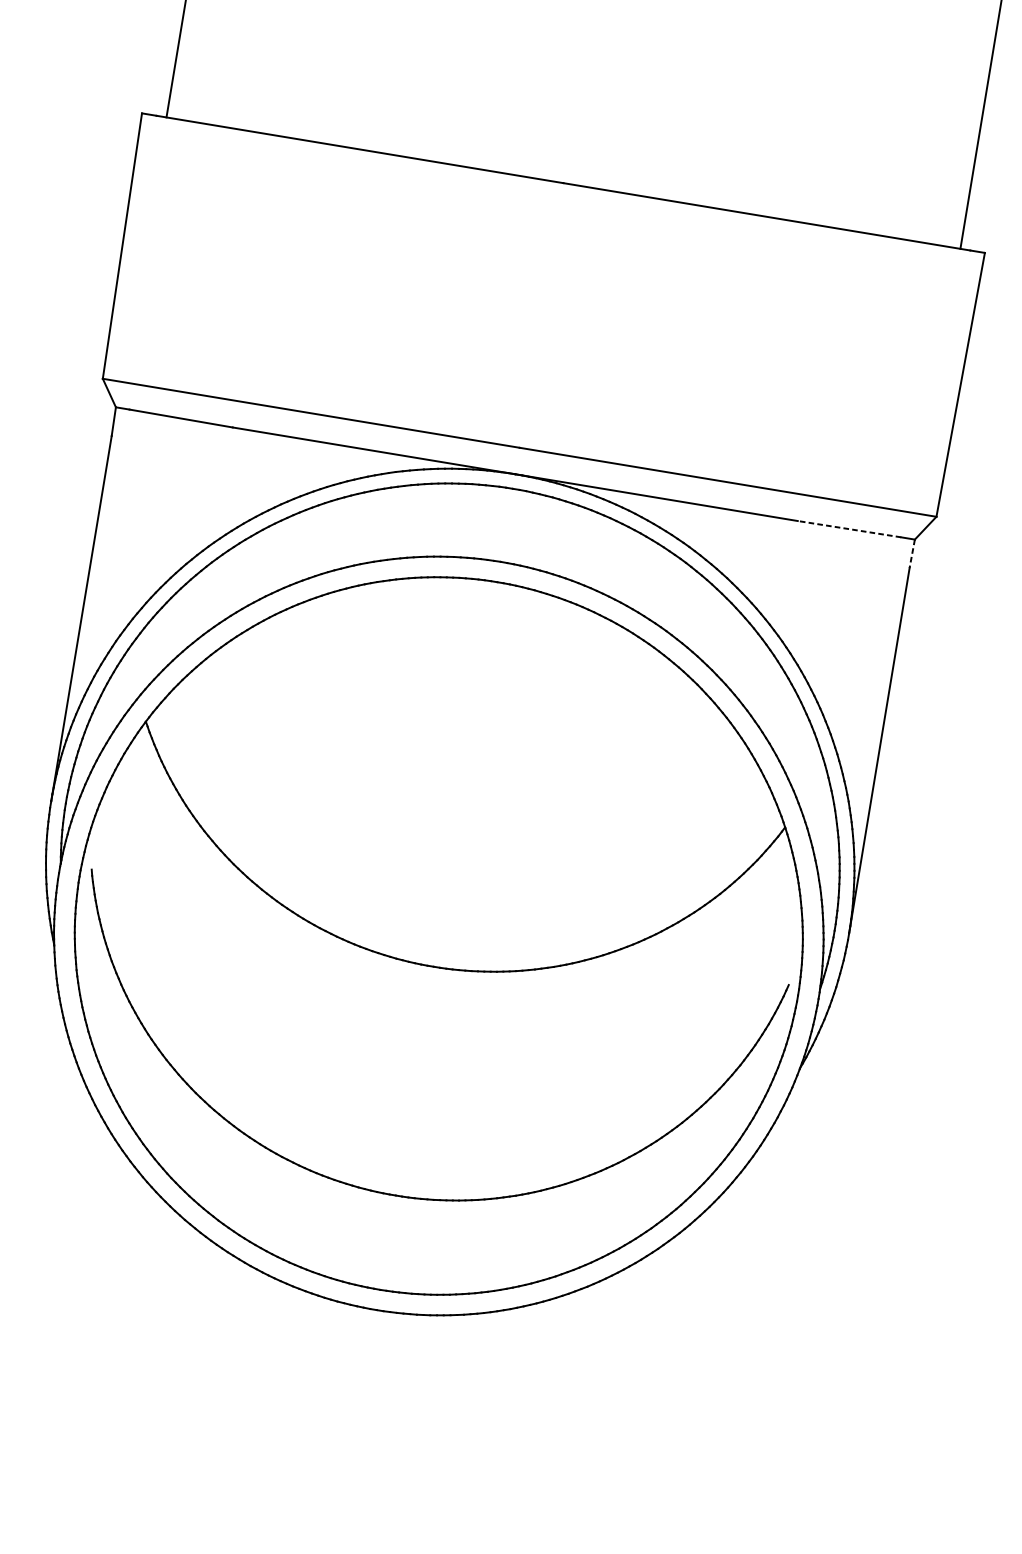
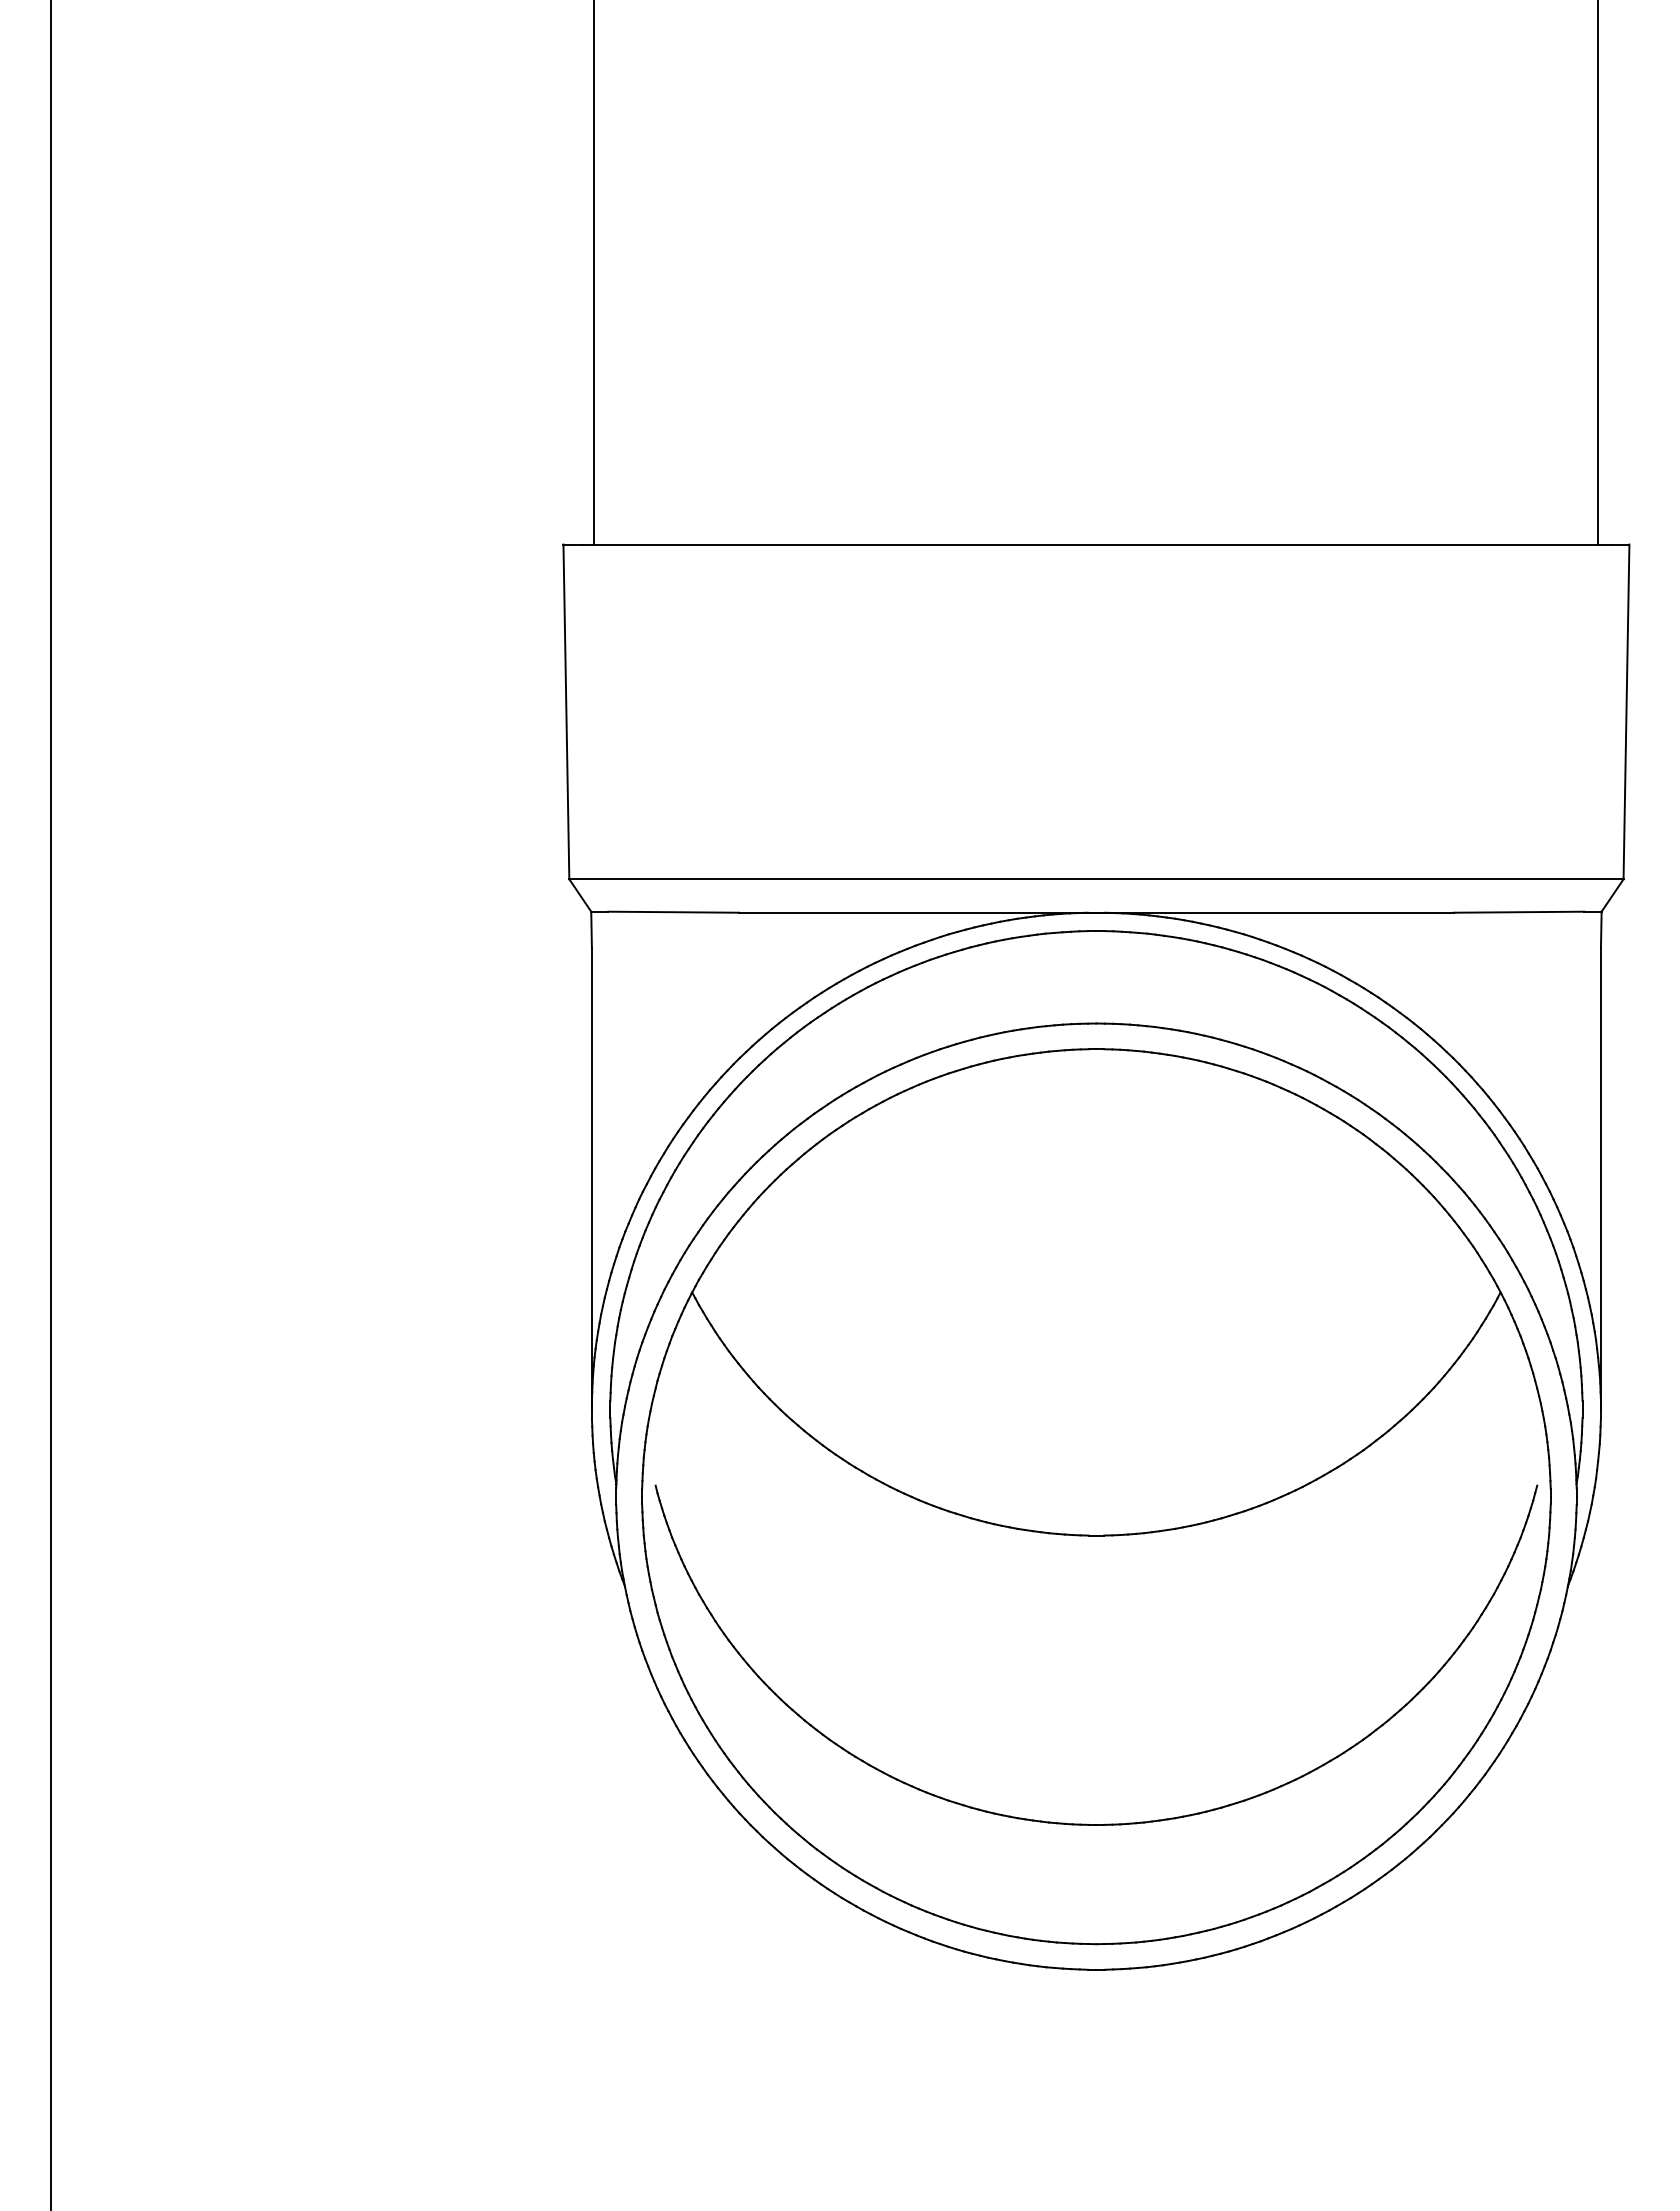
line: (849, 529) -> (1518, 912), dashed -> solid
line: (912, 554) -> (1601, 930), dashed -> solid

